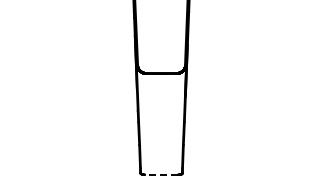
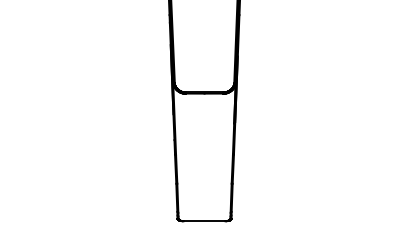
line: (161, 174) -> (204, 220), dashed -> solid

